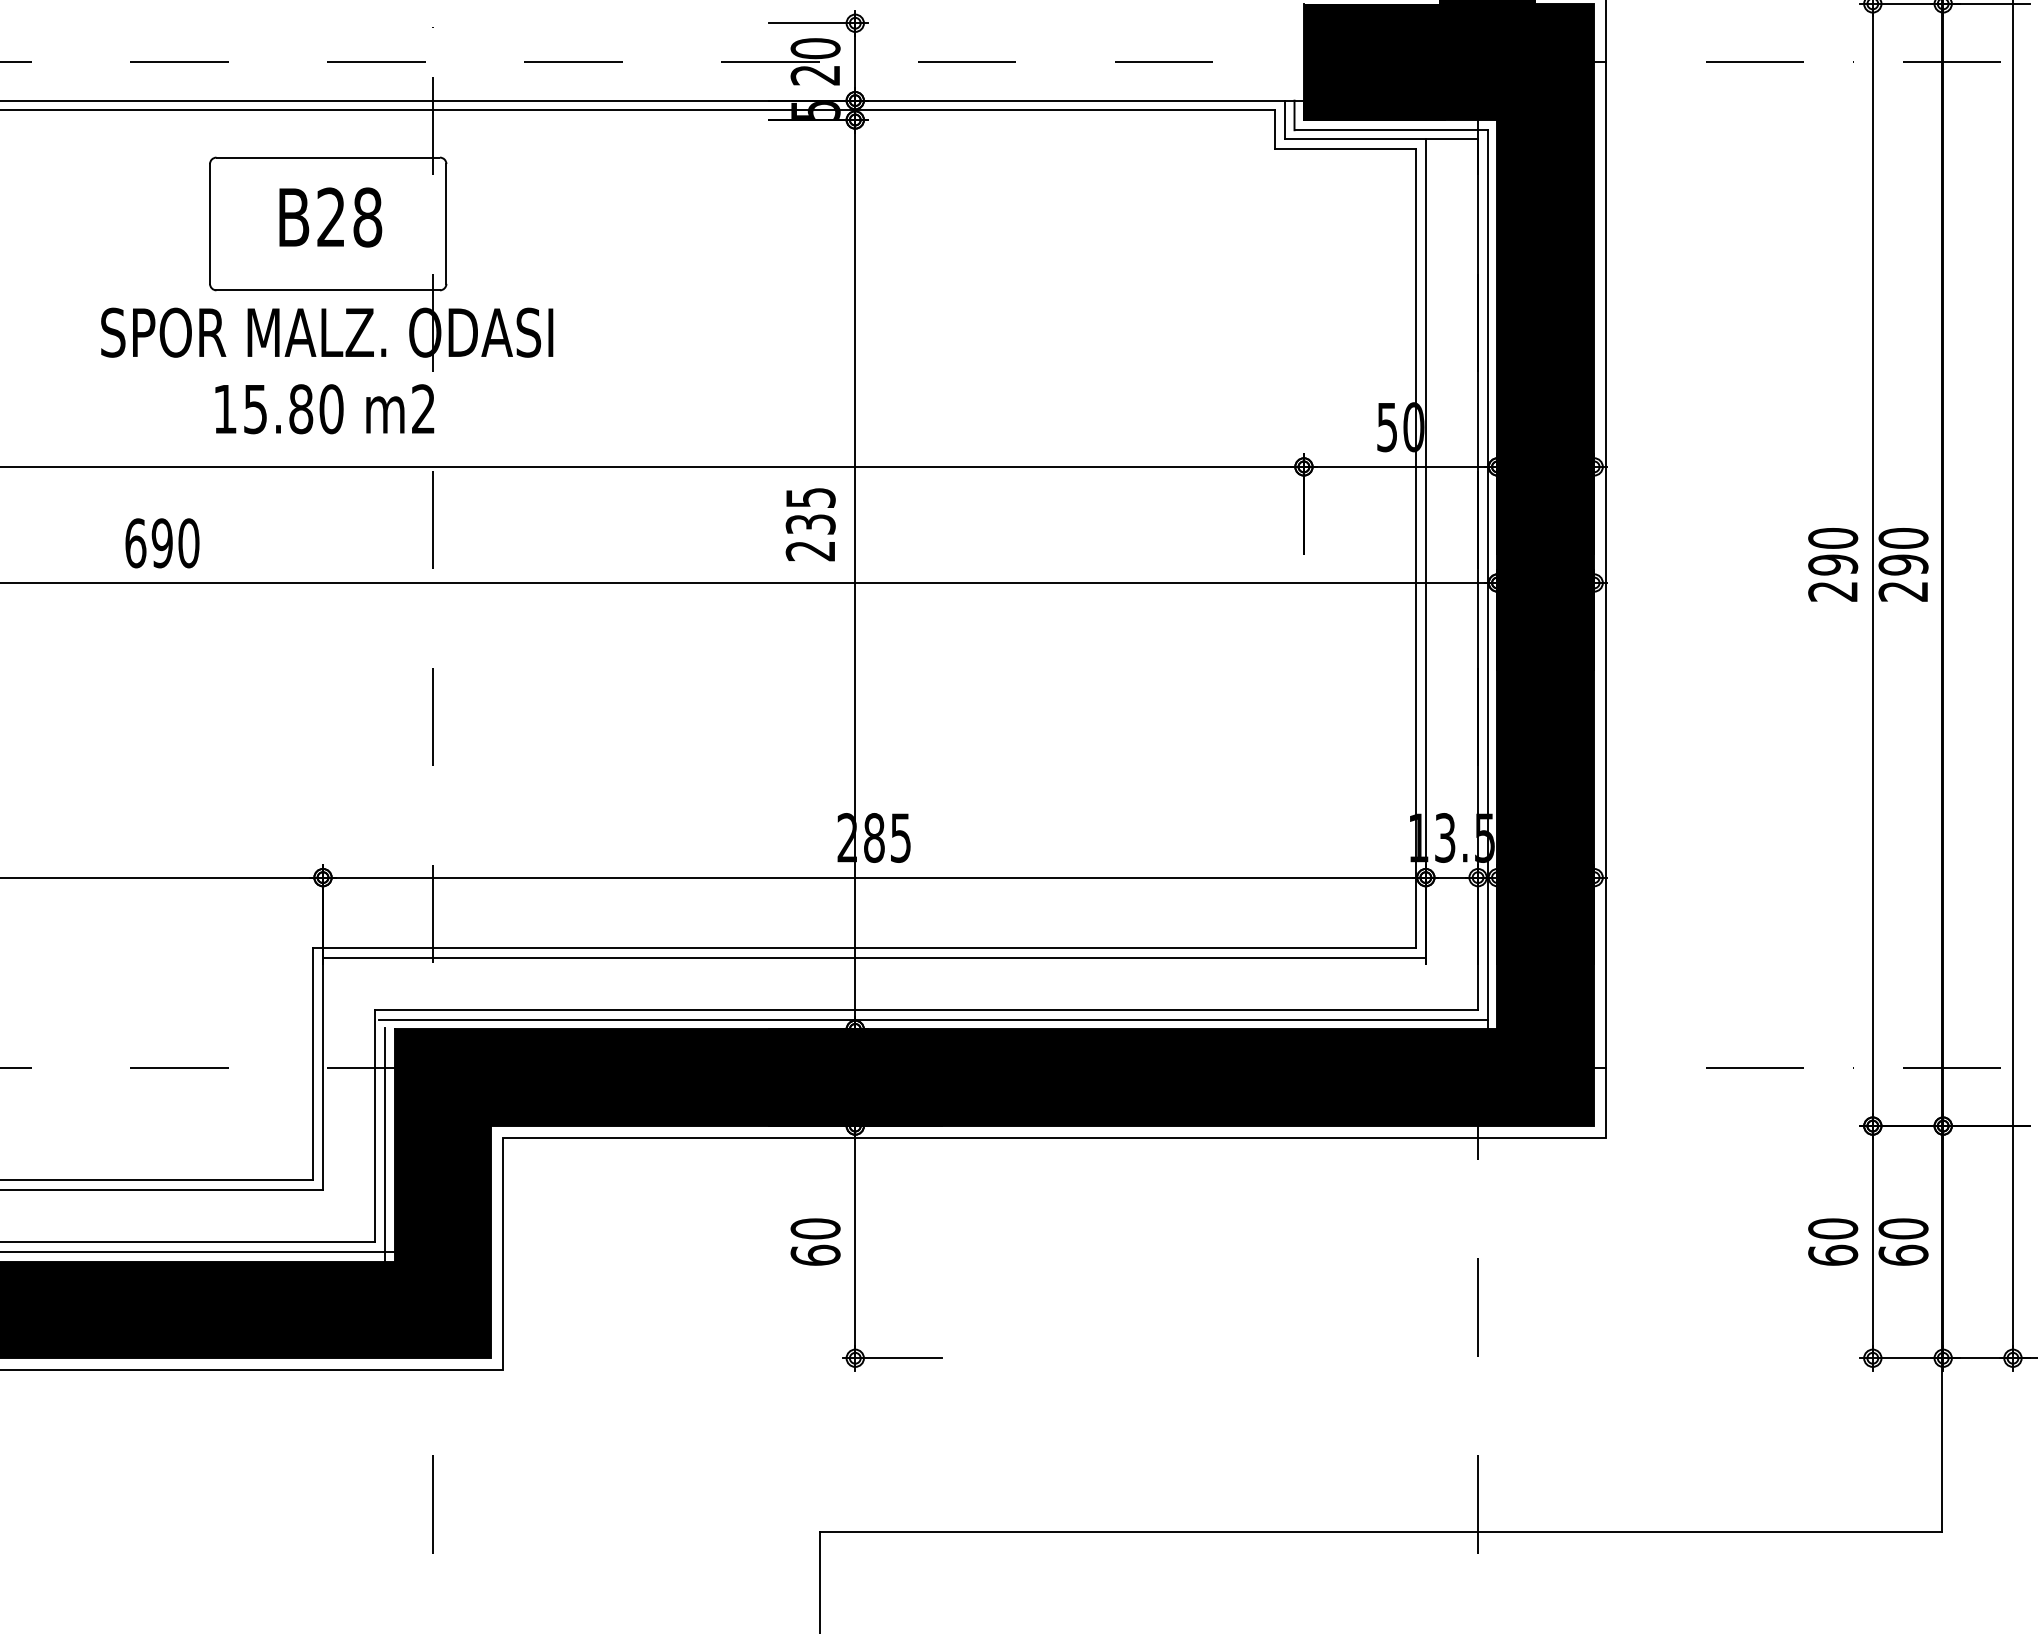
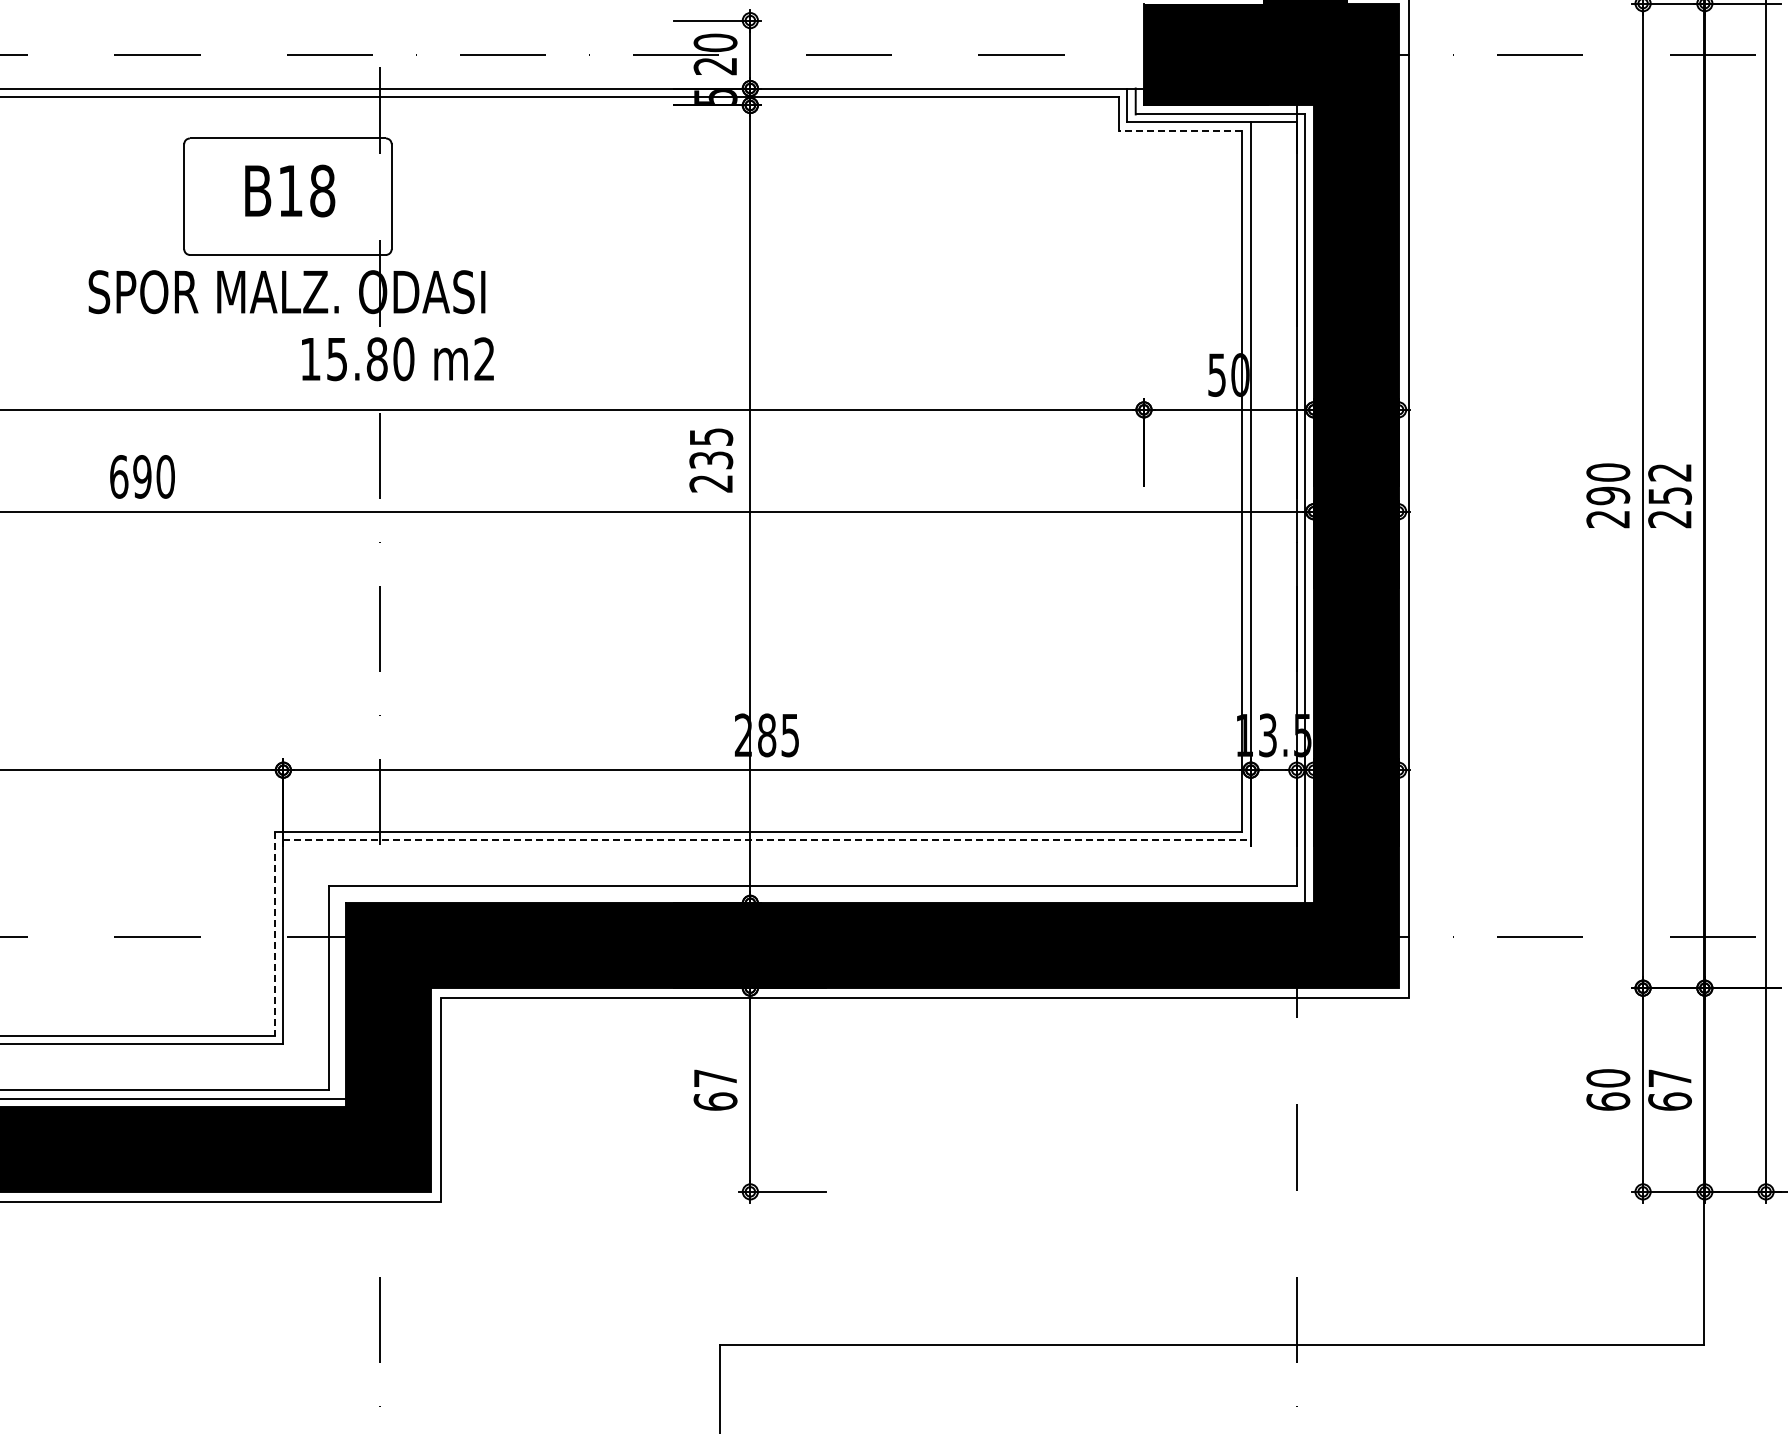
line: (1345, 148) -> (1180, 130), solid -> dashed
text: (331, 216) -> (290, 190), B28 -> B18
text: (324, 409) -> (397, 359), moved
text: (1902, 551) -> (1669, 484), 290 -> 252
line: (874, 957) -> (767, 840), solid -> dashed
line: (932, 1020) -> (818, 895), removed
line: (312, 1063) -> (274, 933), solid -> dashed
line: (384, 1144) -> (337, 1004), removed
text: (815, 1229) -> (715, 1078), 60 -> 67
text: (1902, 1229) -> (1669, 1078), 60 -> 67

